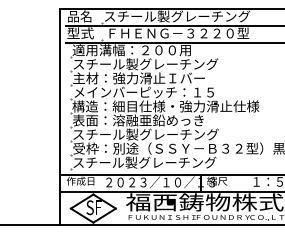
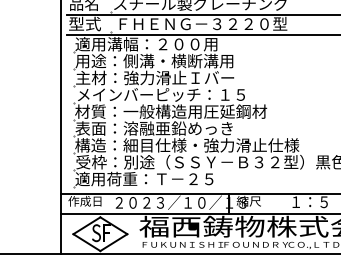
text: (145, 64) -> (162, 61), スチール製グレーチング -> 用途：側溝・横断溝用
text: (166, 106) -> (188, 111), 構造：細目仕様・強力滑止仕様 -> 材質：一般構造用圧延鋼材
text: (165, 134) -> (186, 145), スチール製グレーチング -> 構造：細目仕様・強力滑止仕様
text: (144, 162) -> (161, 178), スチール製グレーチング -> 適用荷重：Ｔ－２５

